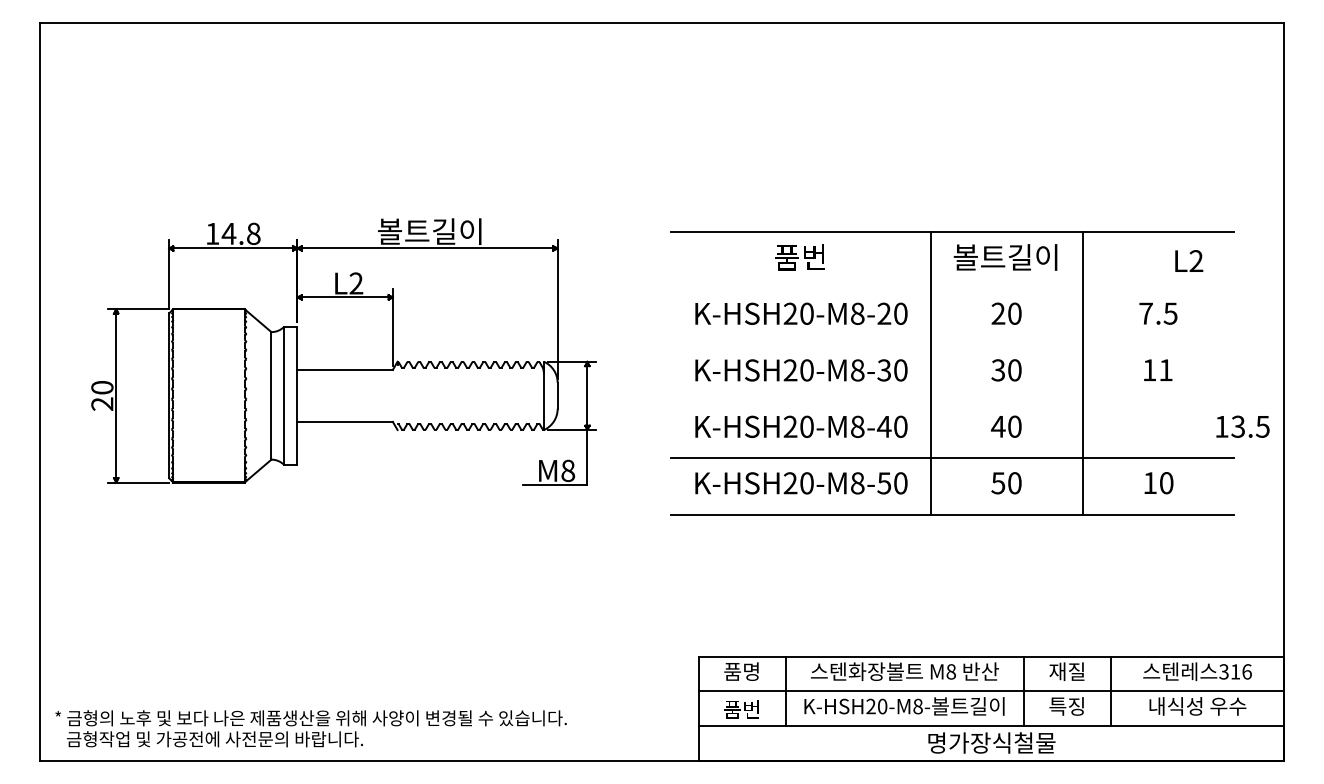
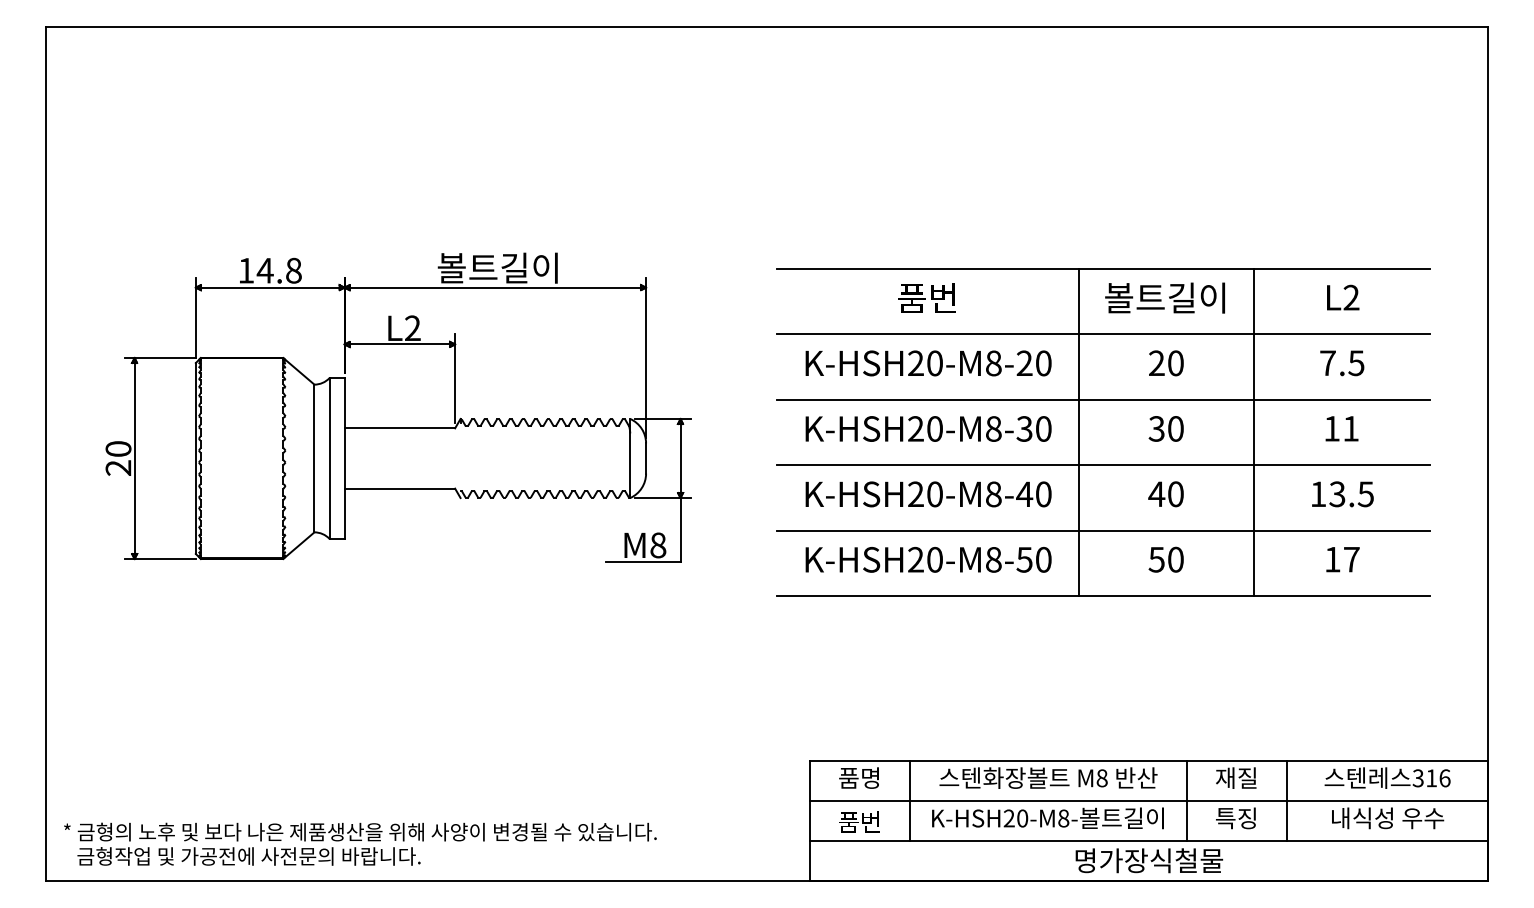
text: (1189, 260) -> (1343, 296), moved
line: (952, 288) -> (1103, 334), added
line: (952, 345) -> (1103, 400), added
line: (952, 401) -> (1103, 465), added
text: (1242, 426) -> (1342, 493), moved
text: (1166, 483) -> (1351, 560), 10 -> 17

